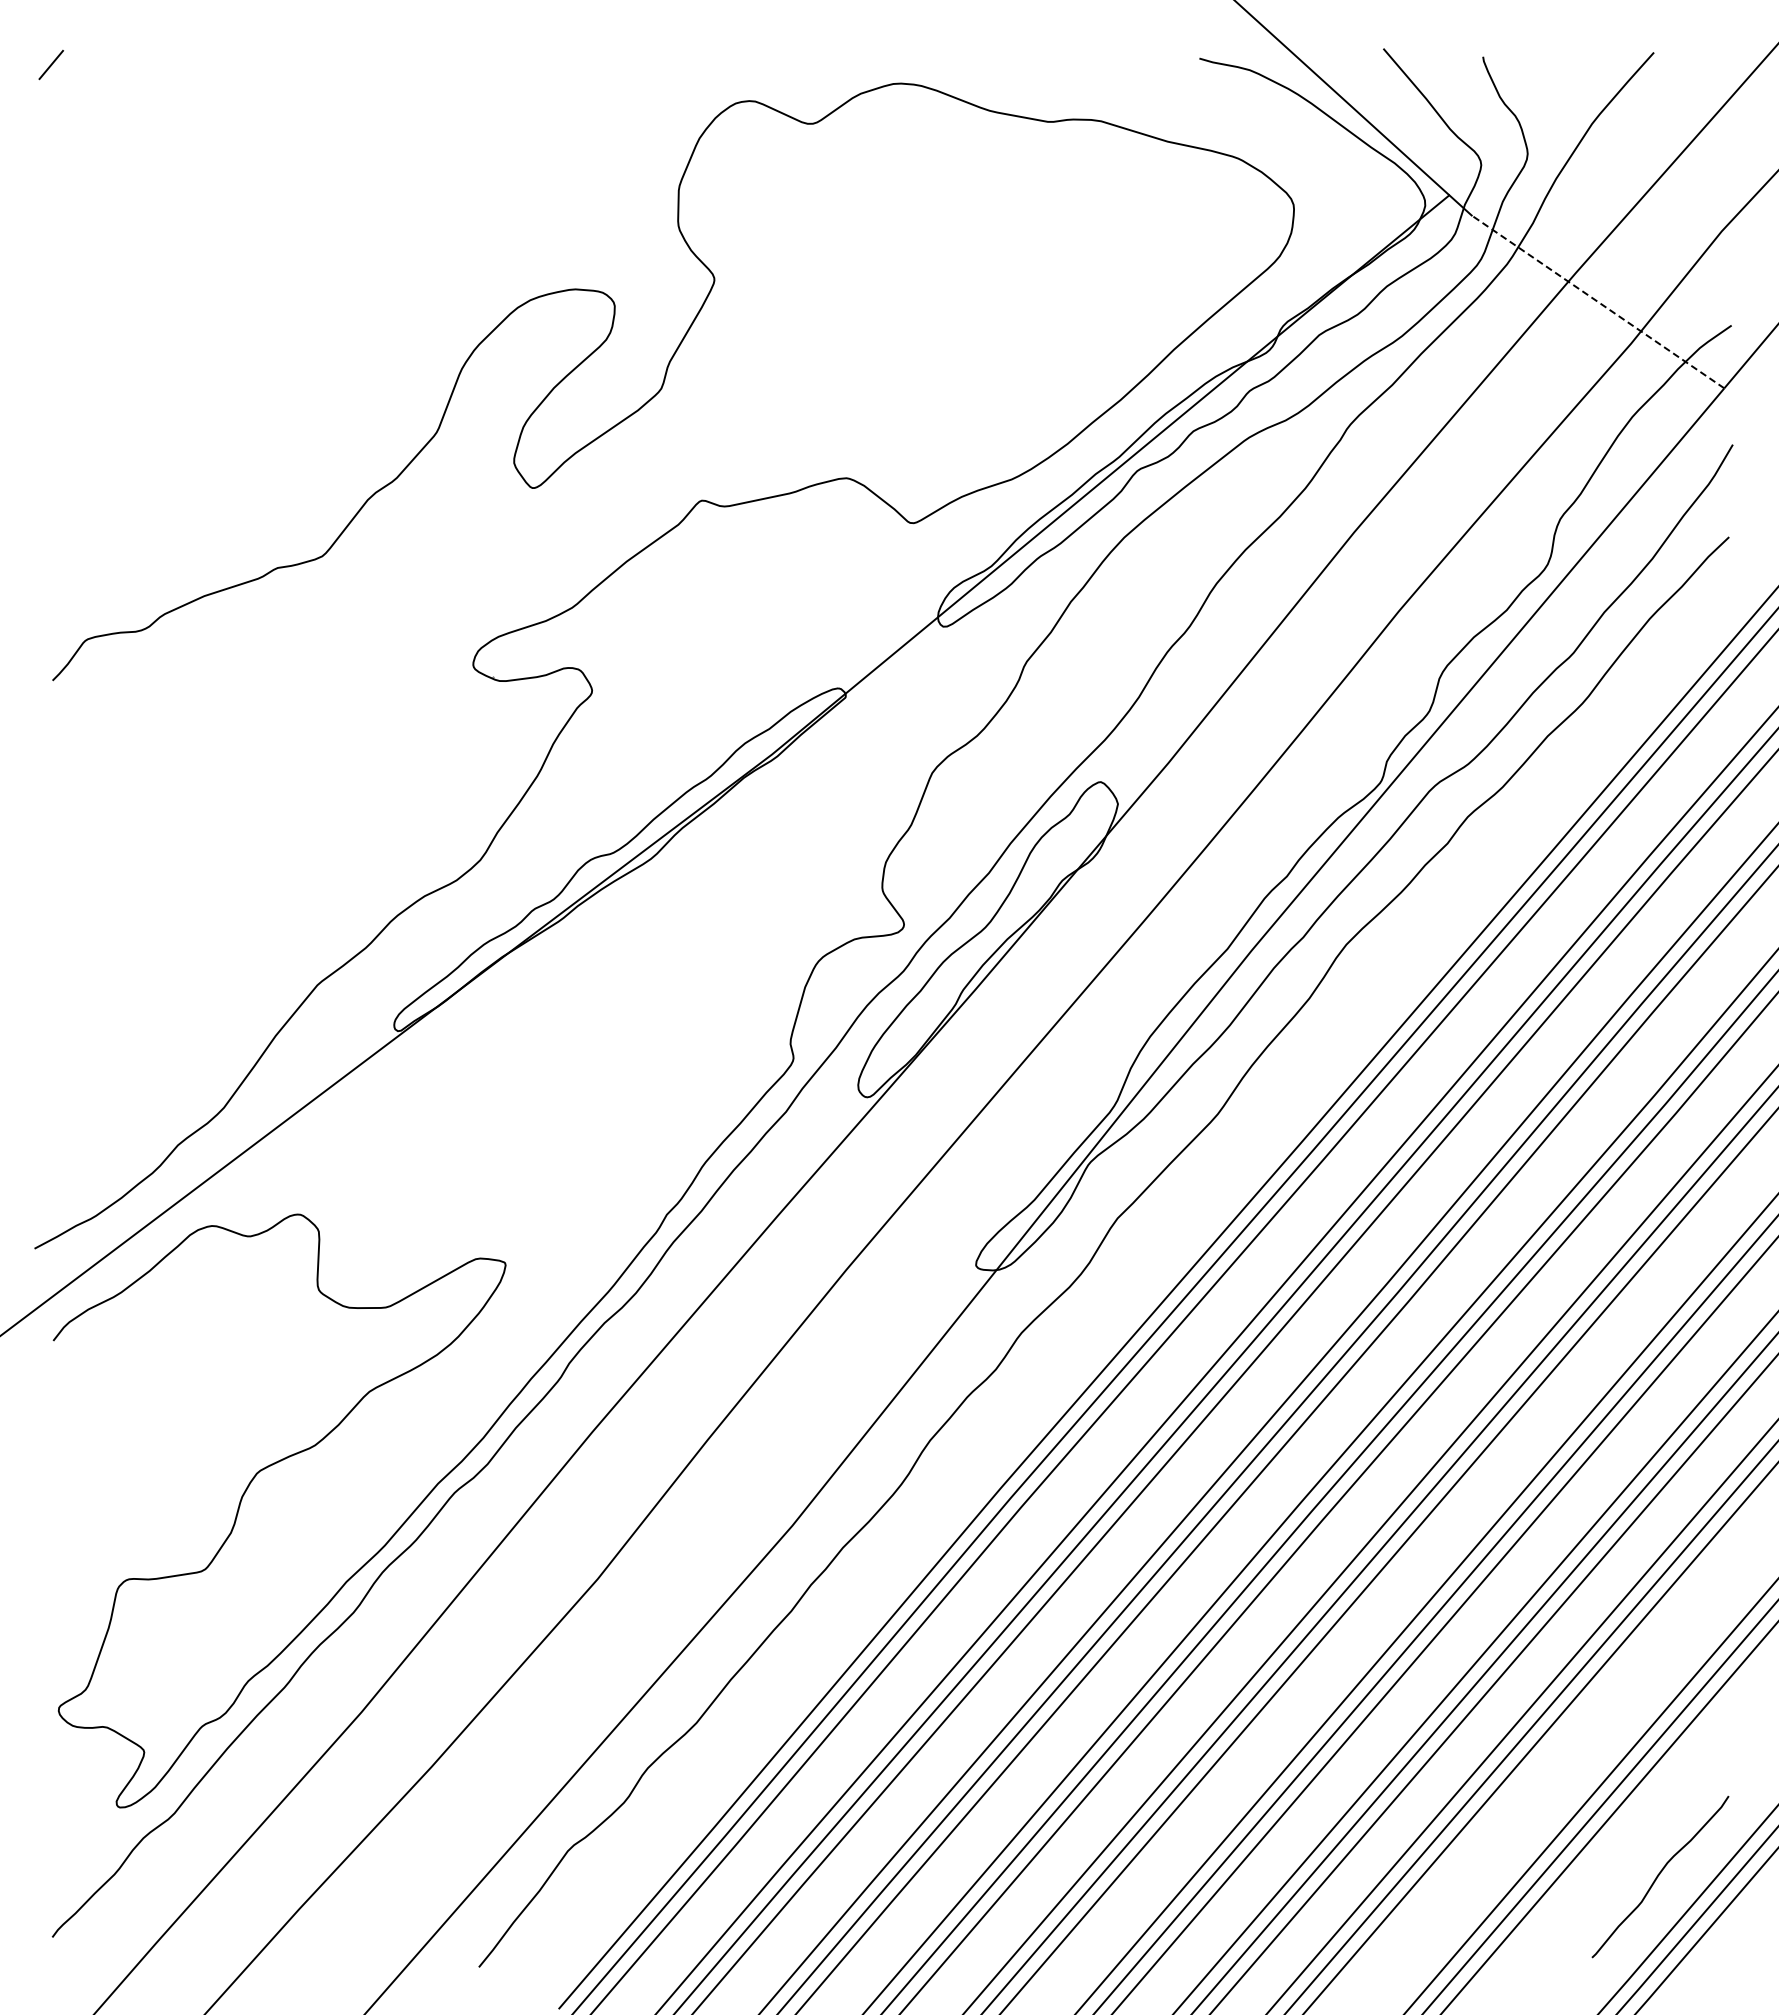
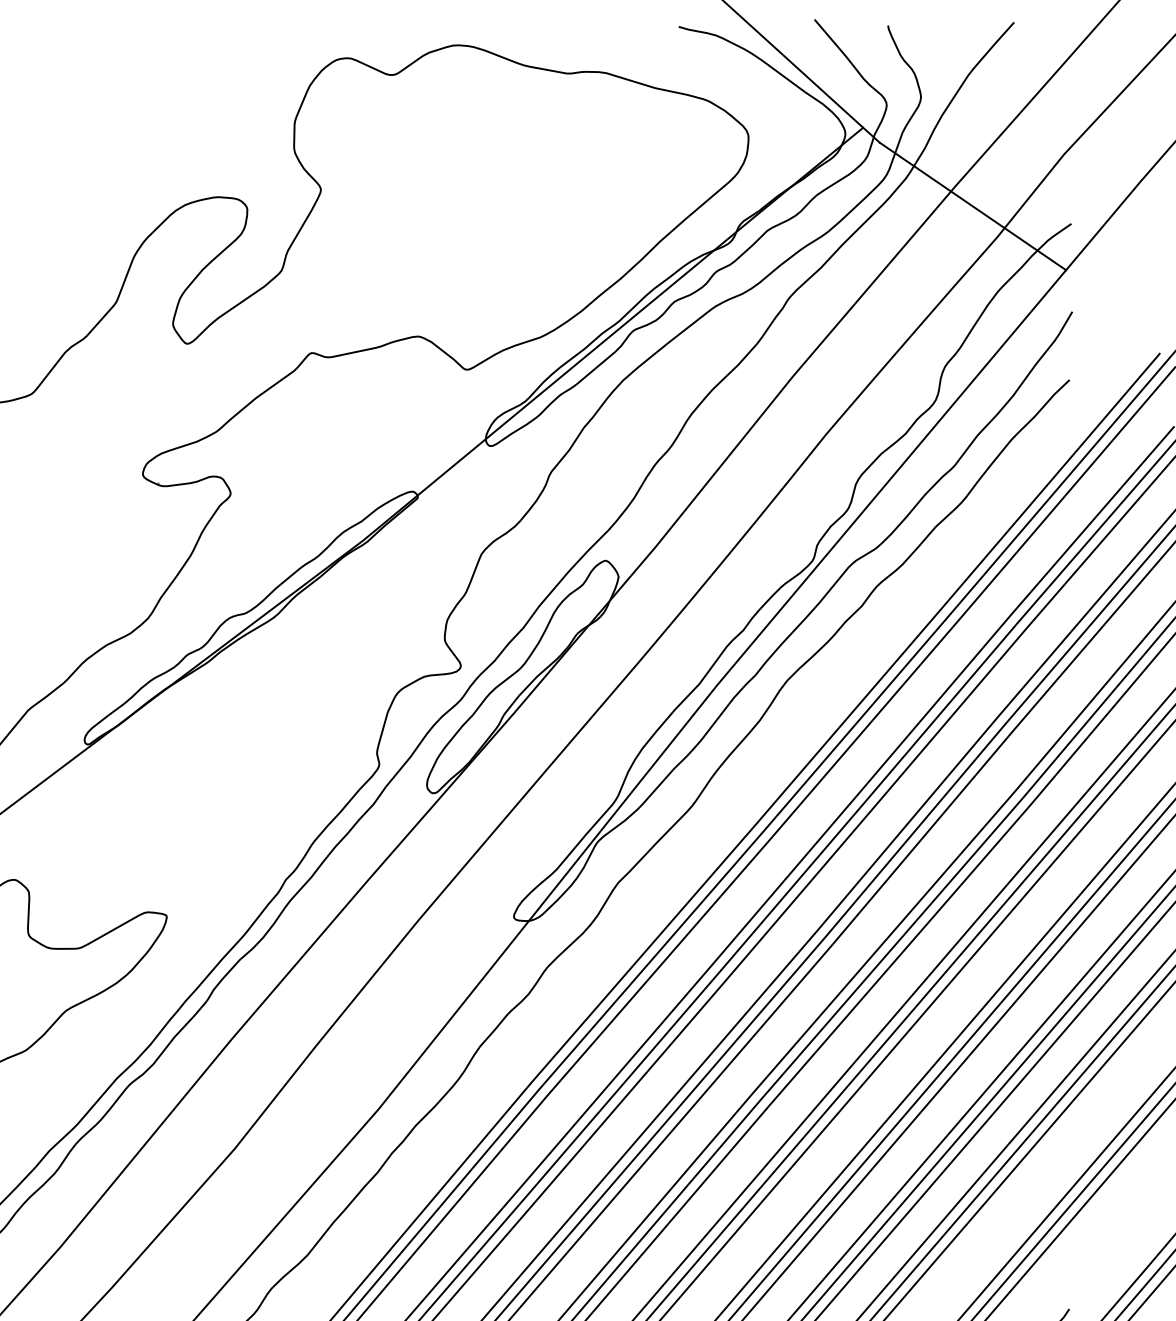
line: (1597, 301) -> (972, 206), dashed -> solid

